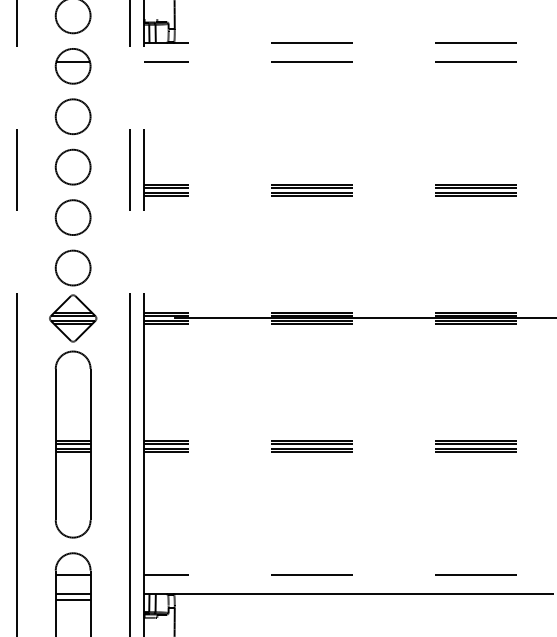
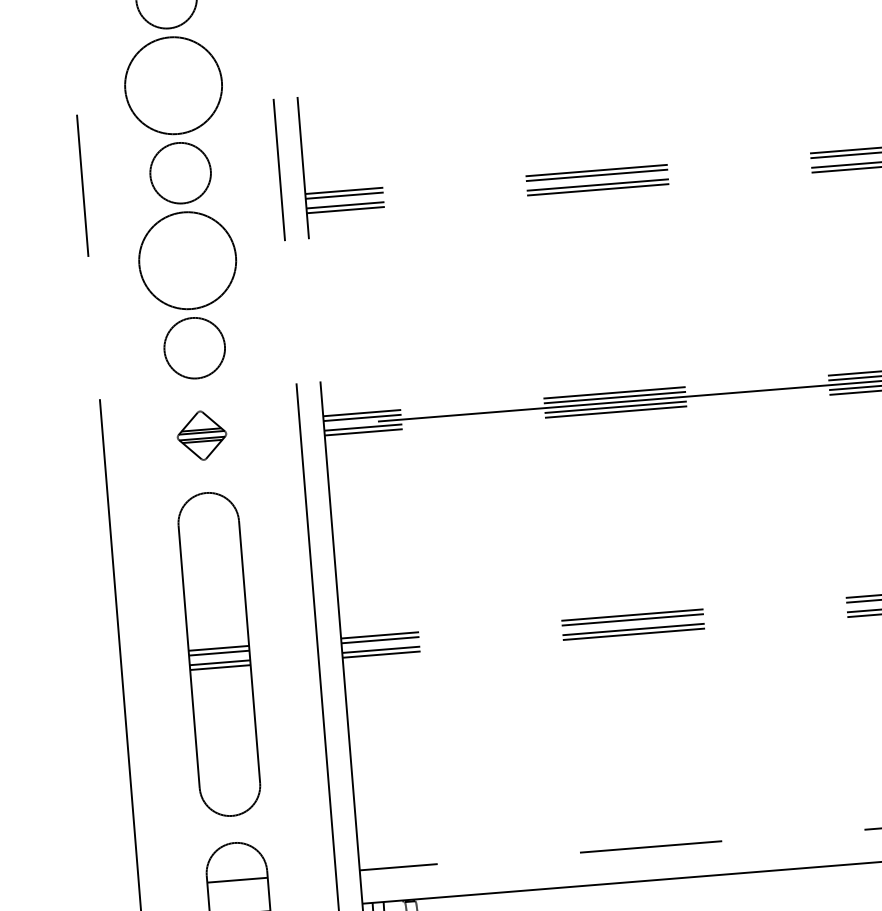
circle: (72, 116) -> (172, 85), size x1.6
circle: (72, 217) -> (186, 260), size x1.6
part: (73, 318) -> (202, 435), size x0.6

